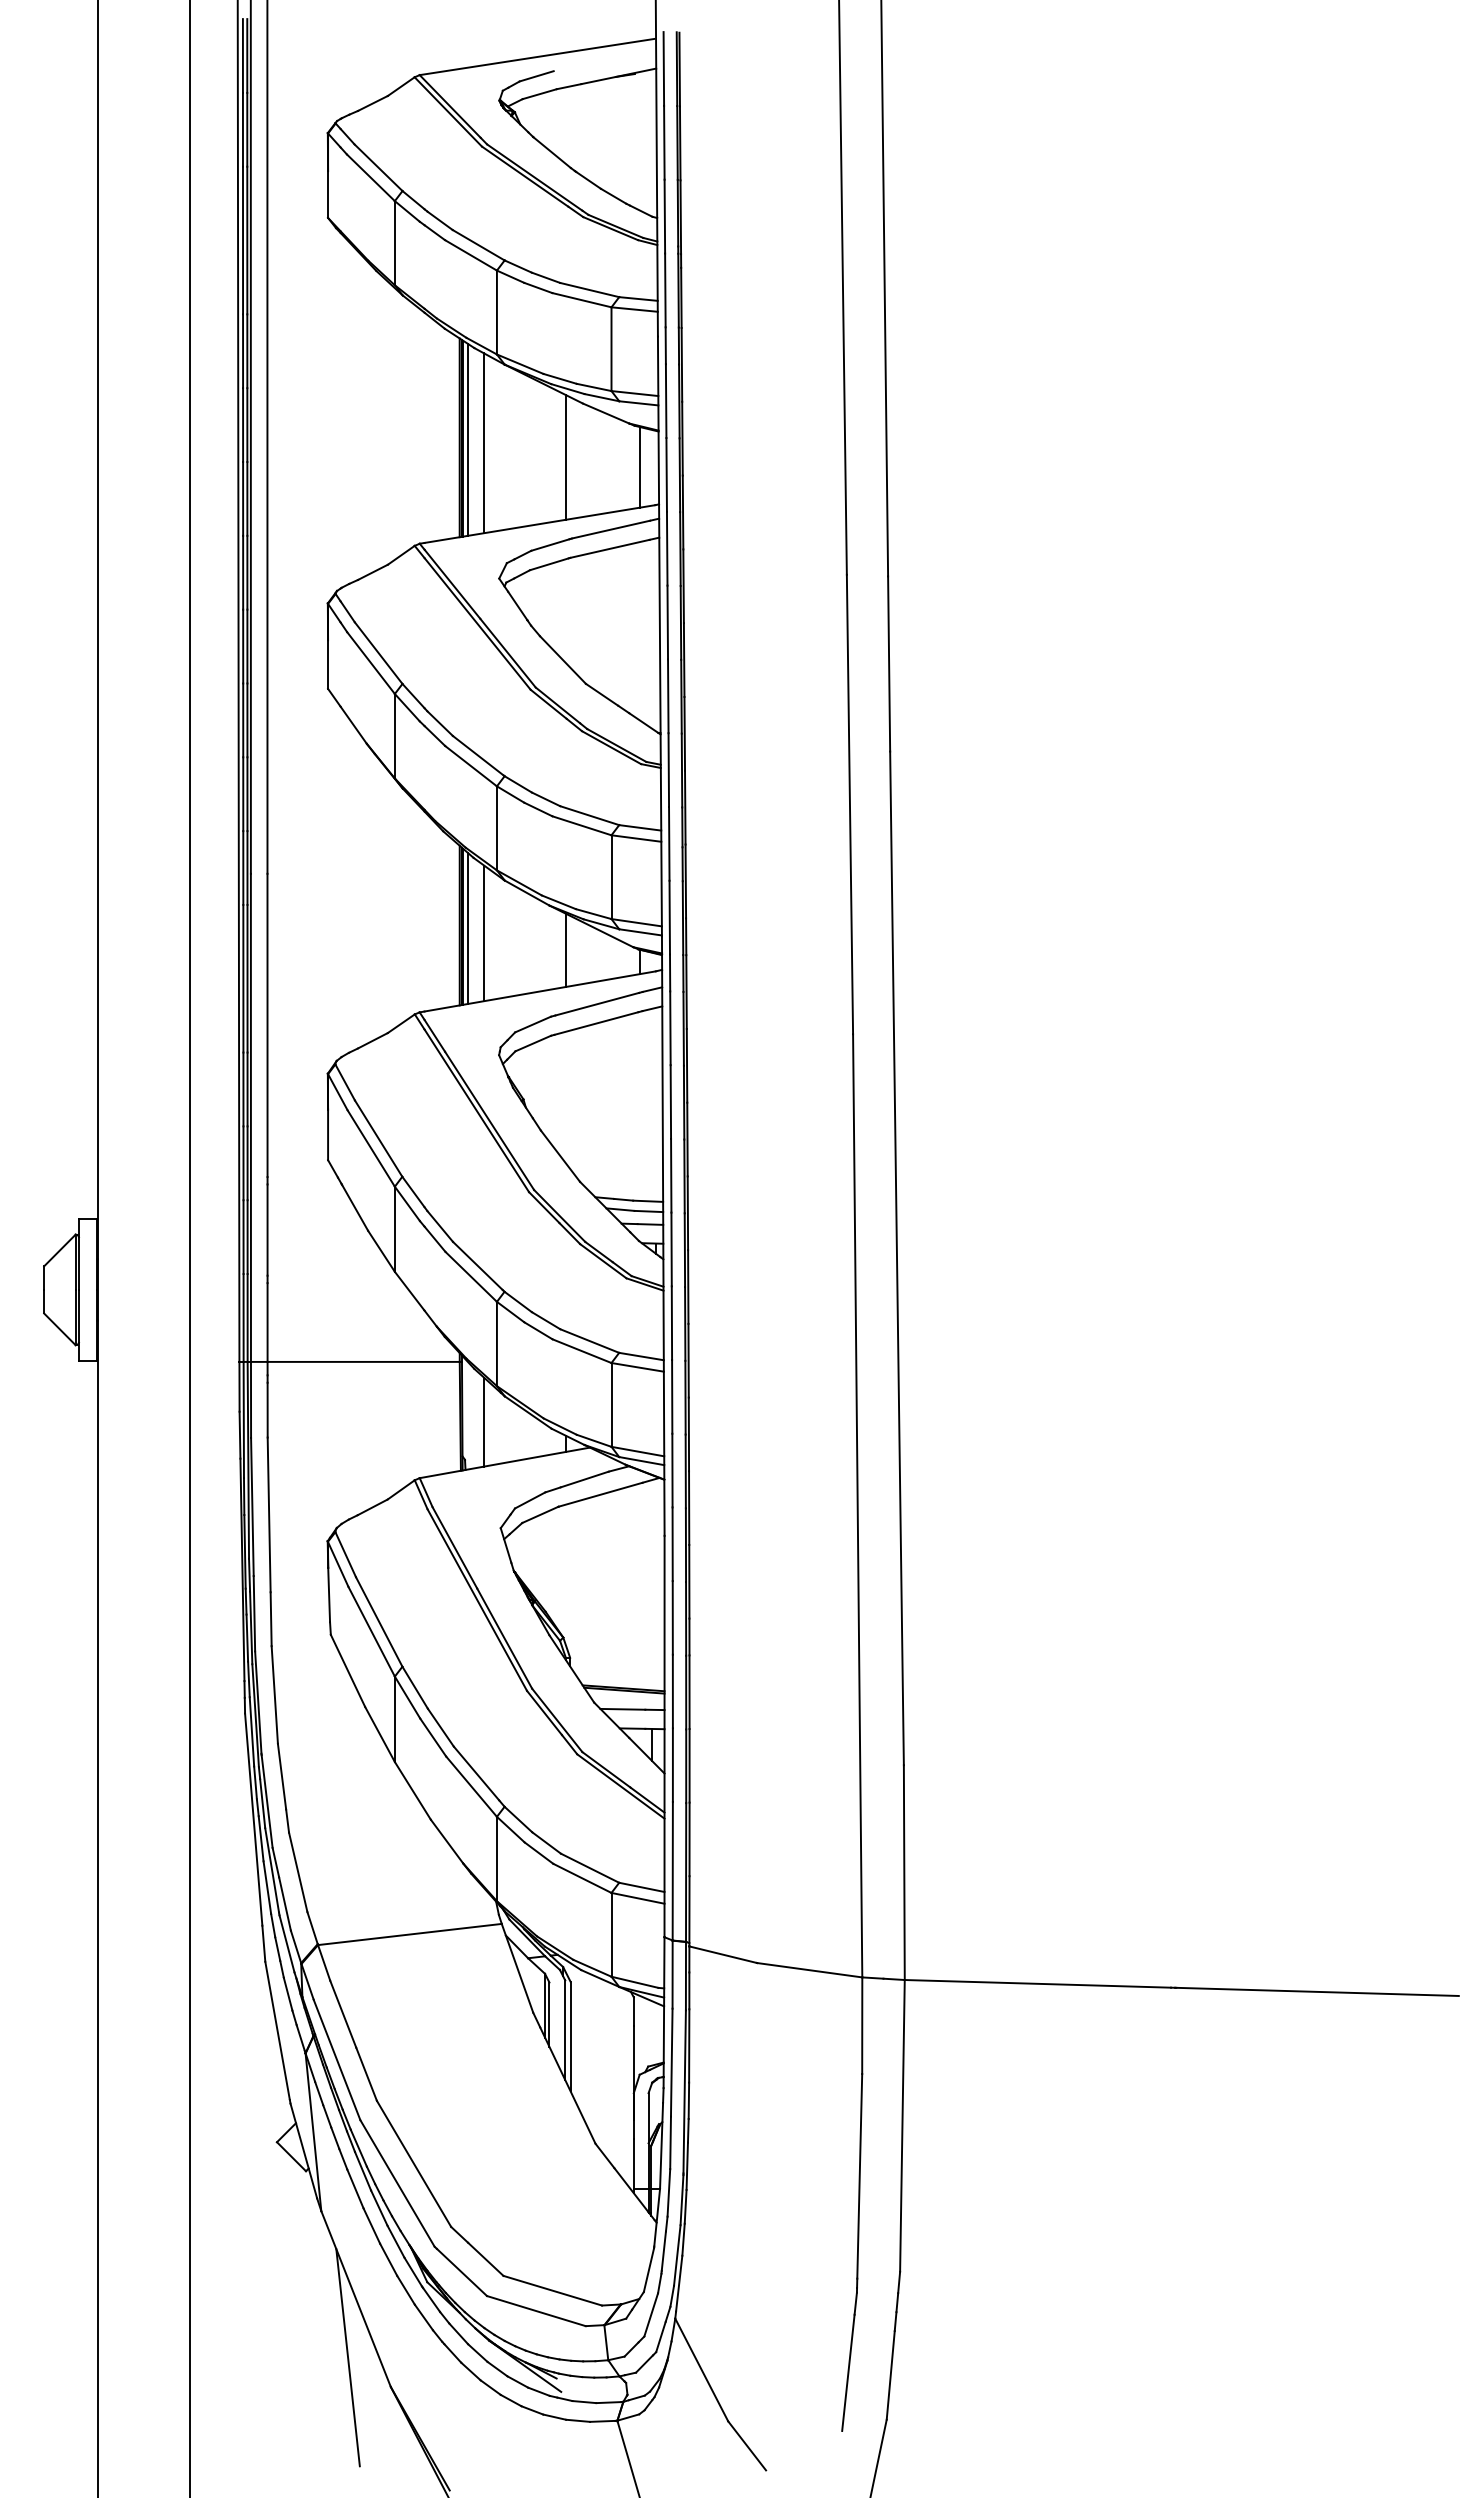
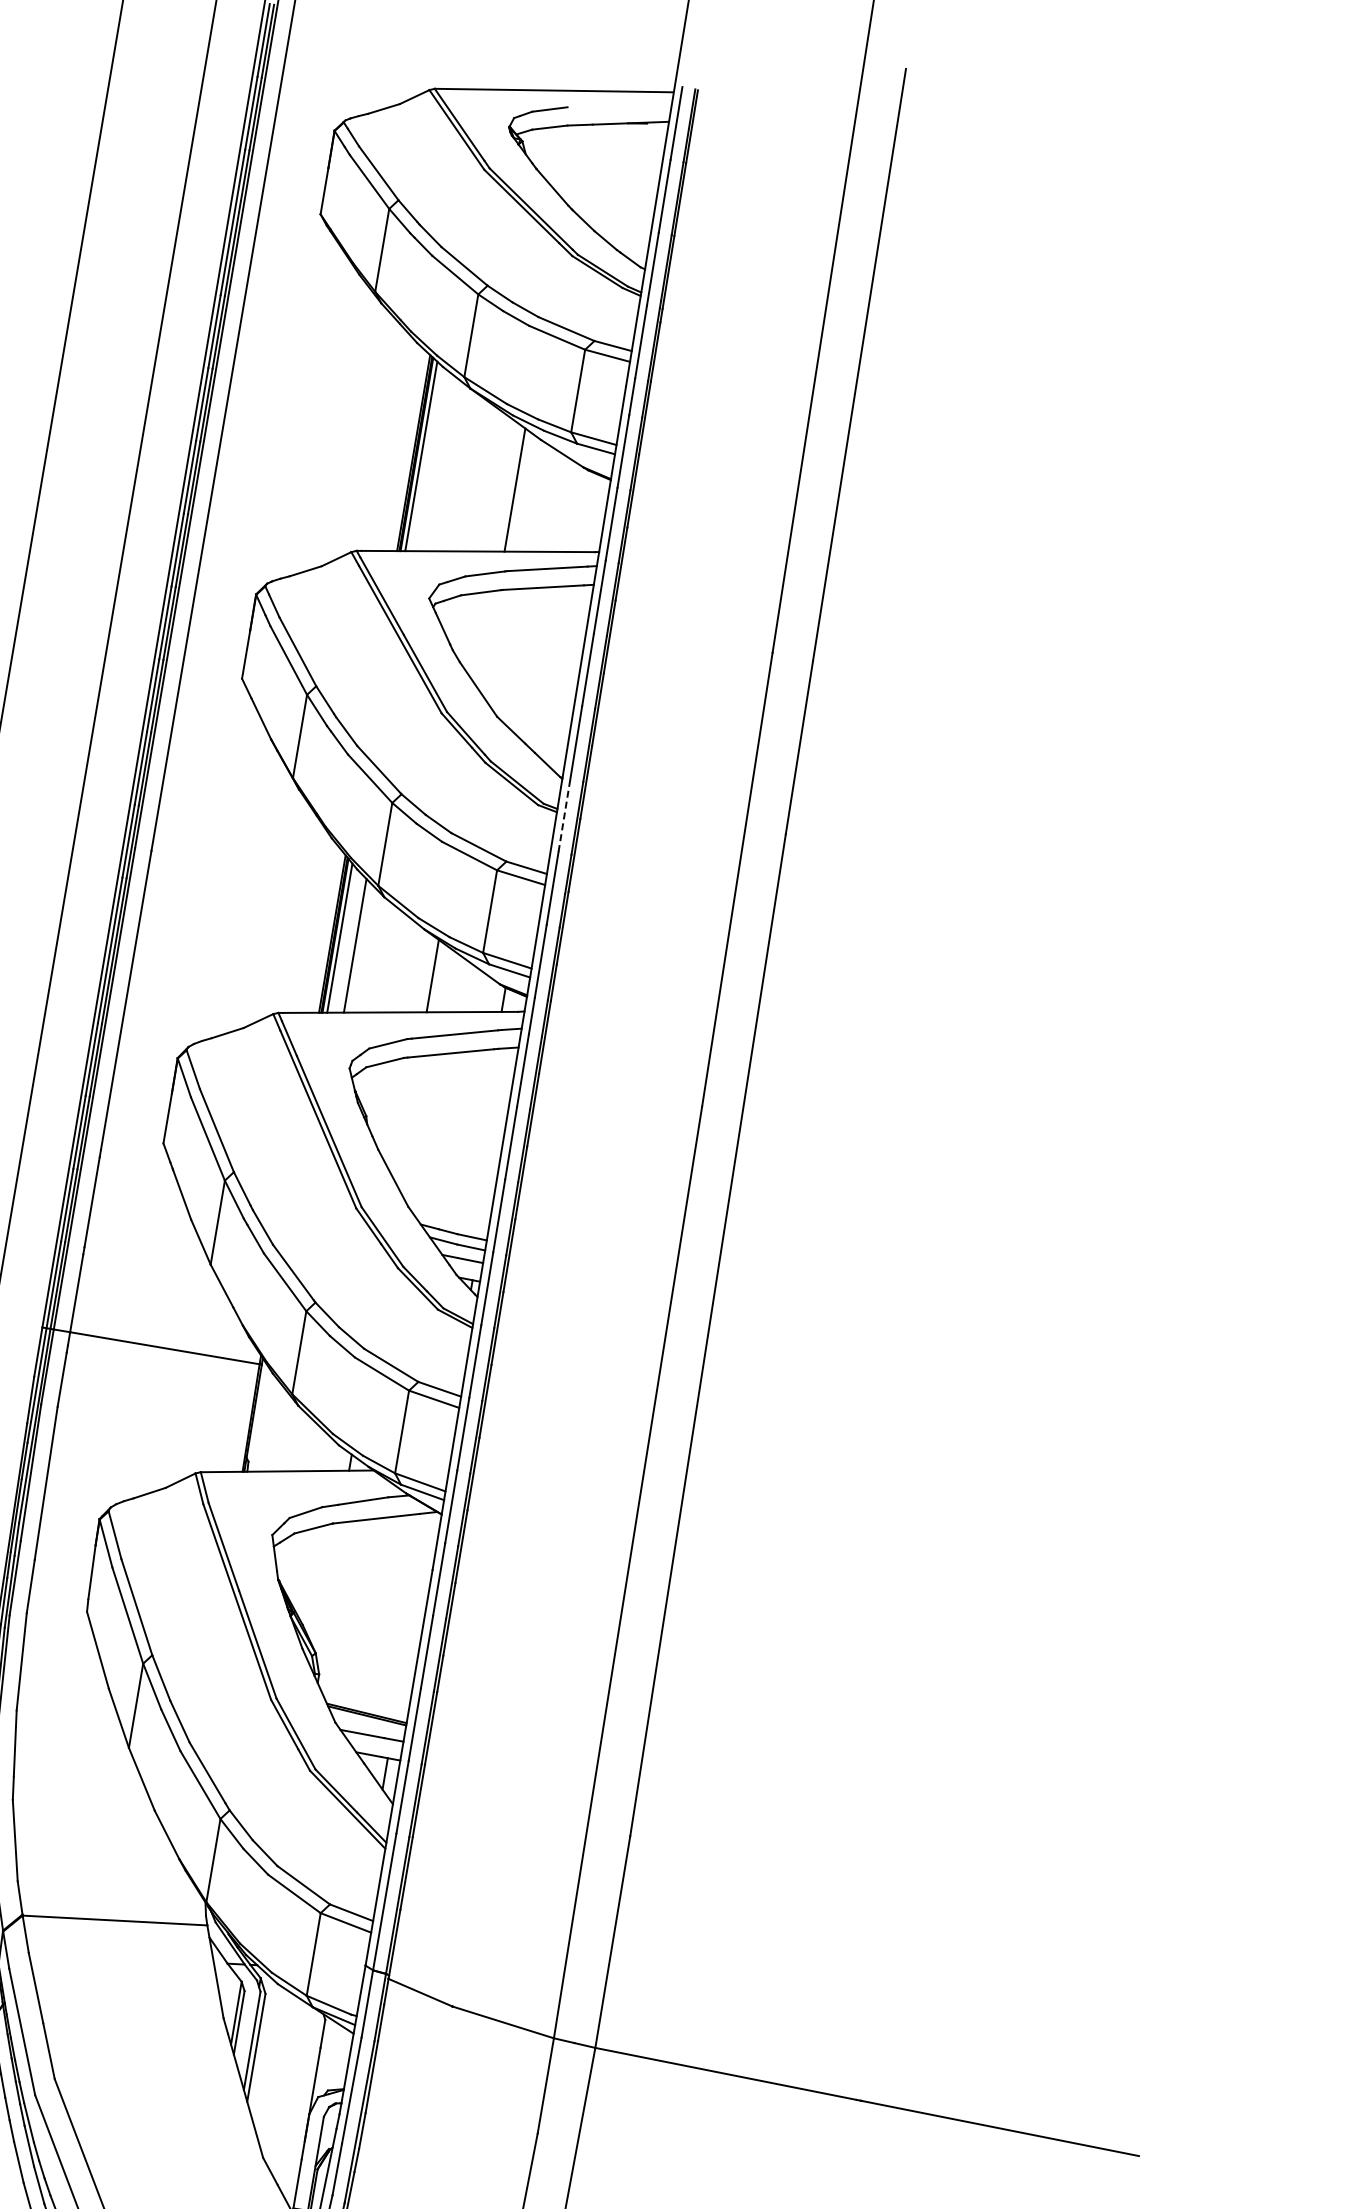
line: (484, 443) -> (437, 462), removed
line: (639, 466) -> (586, 511), removed
line: (668, 770) -> (564, 815), solid -> dashed
line: (484, 1421) -> (274, 1427), removed

